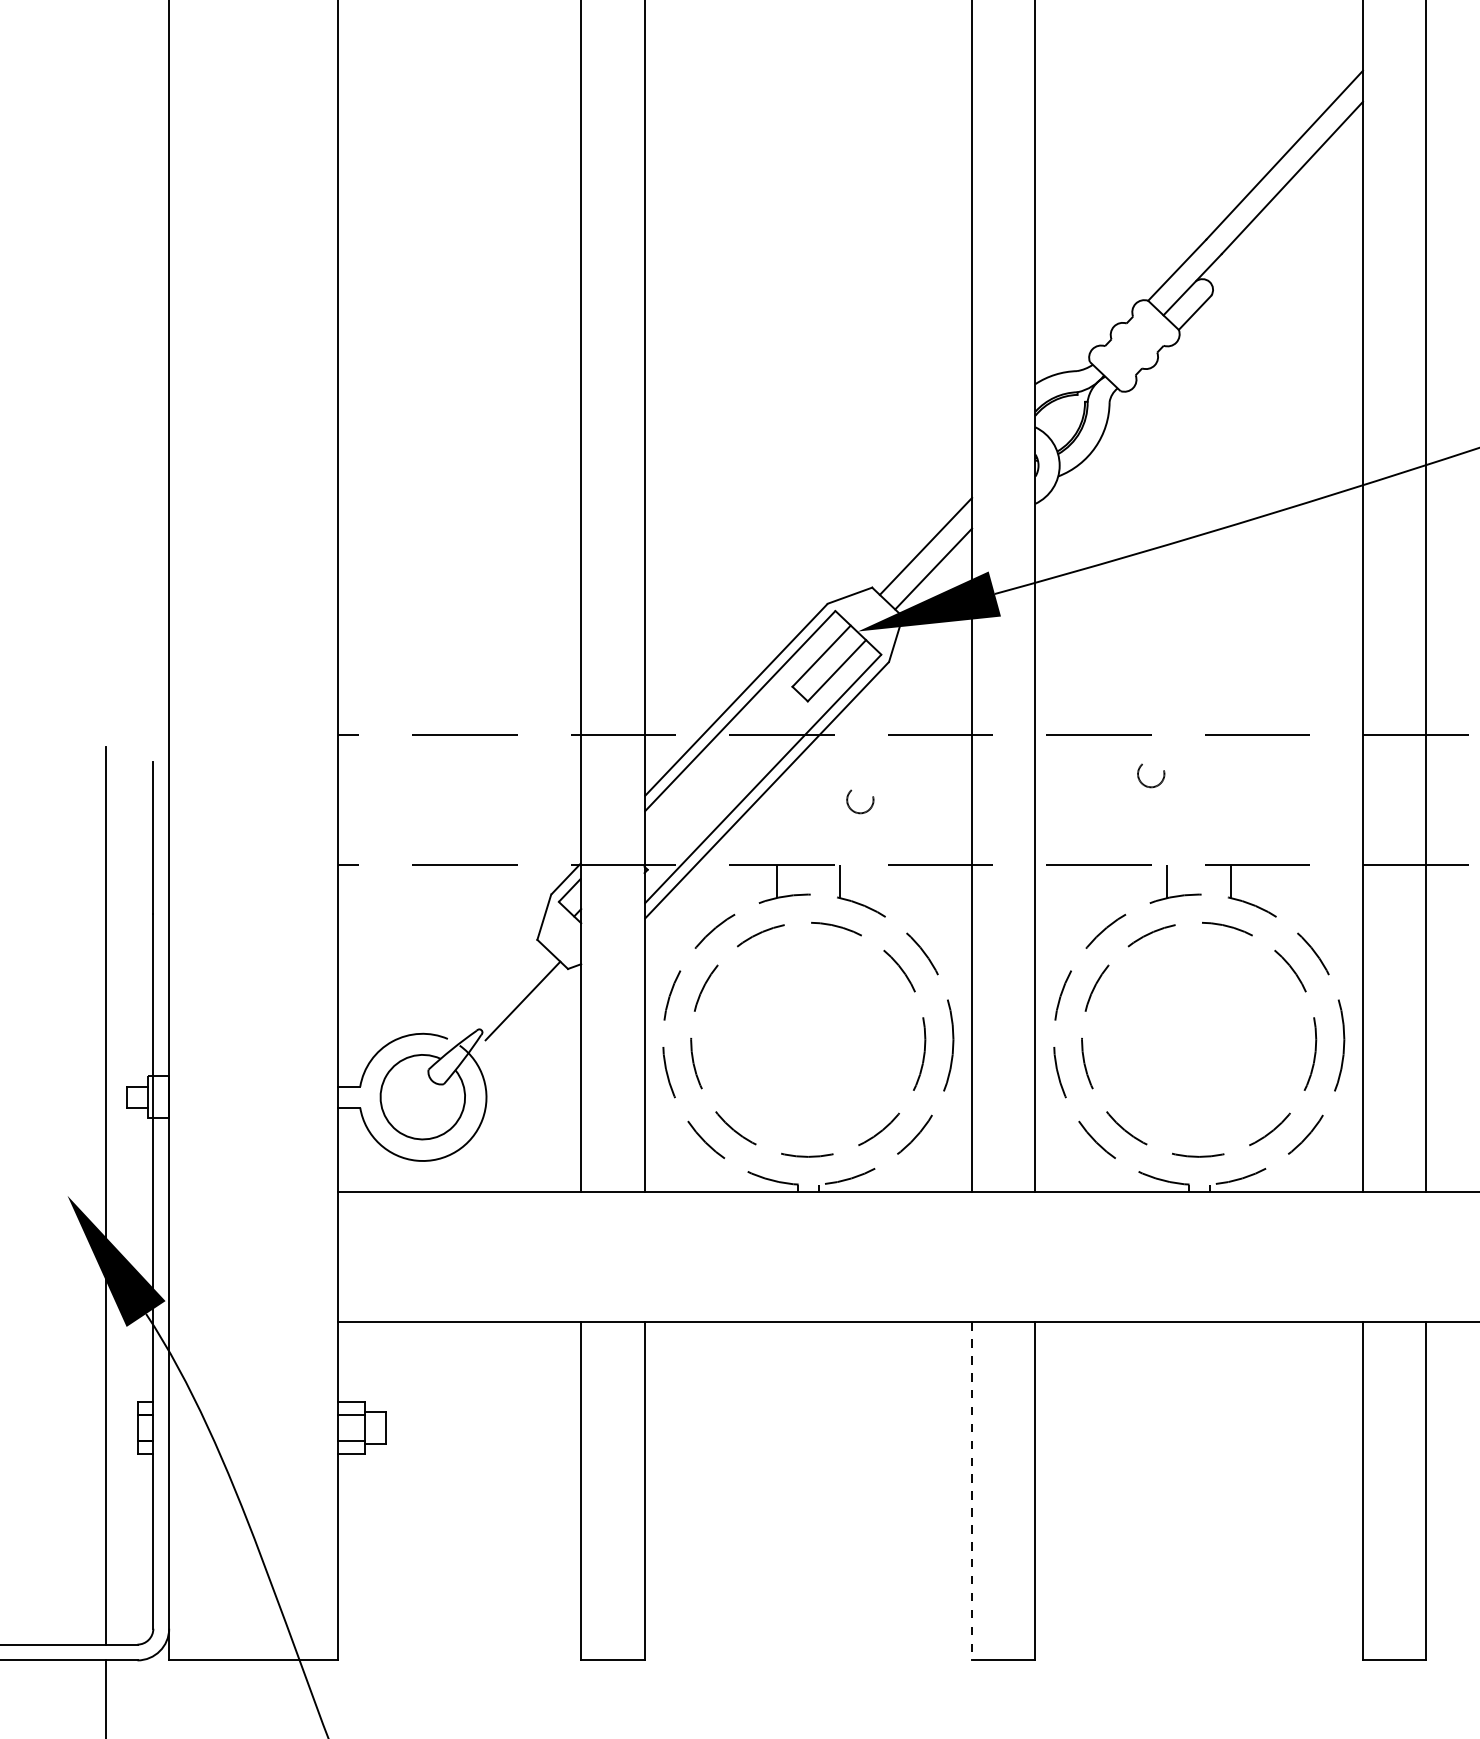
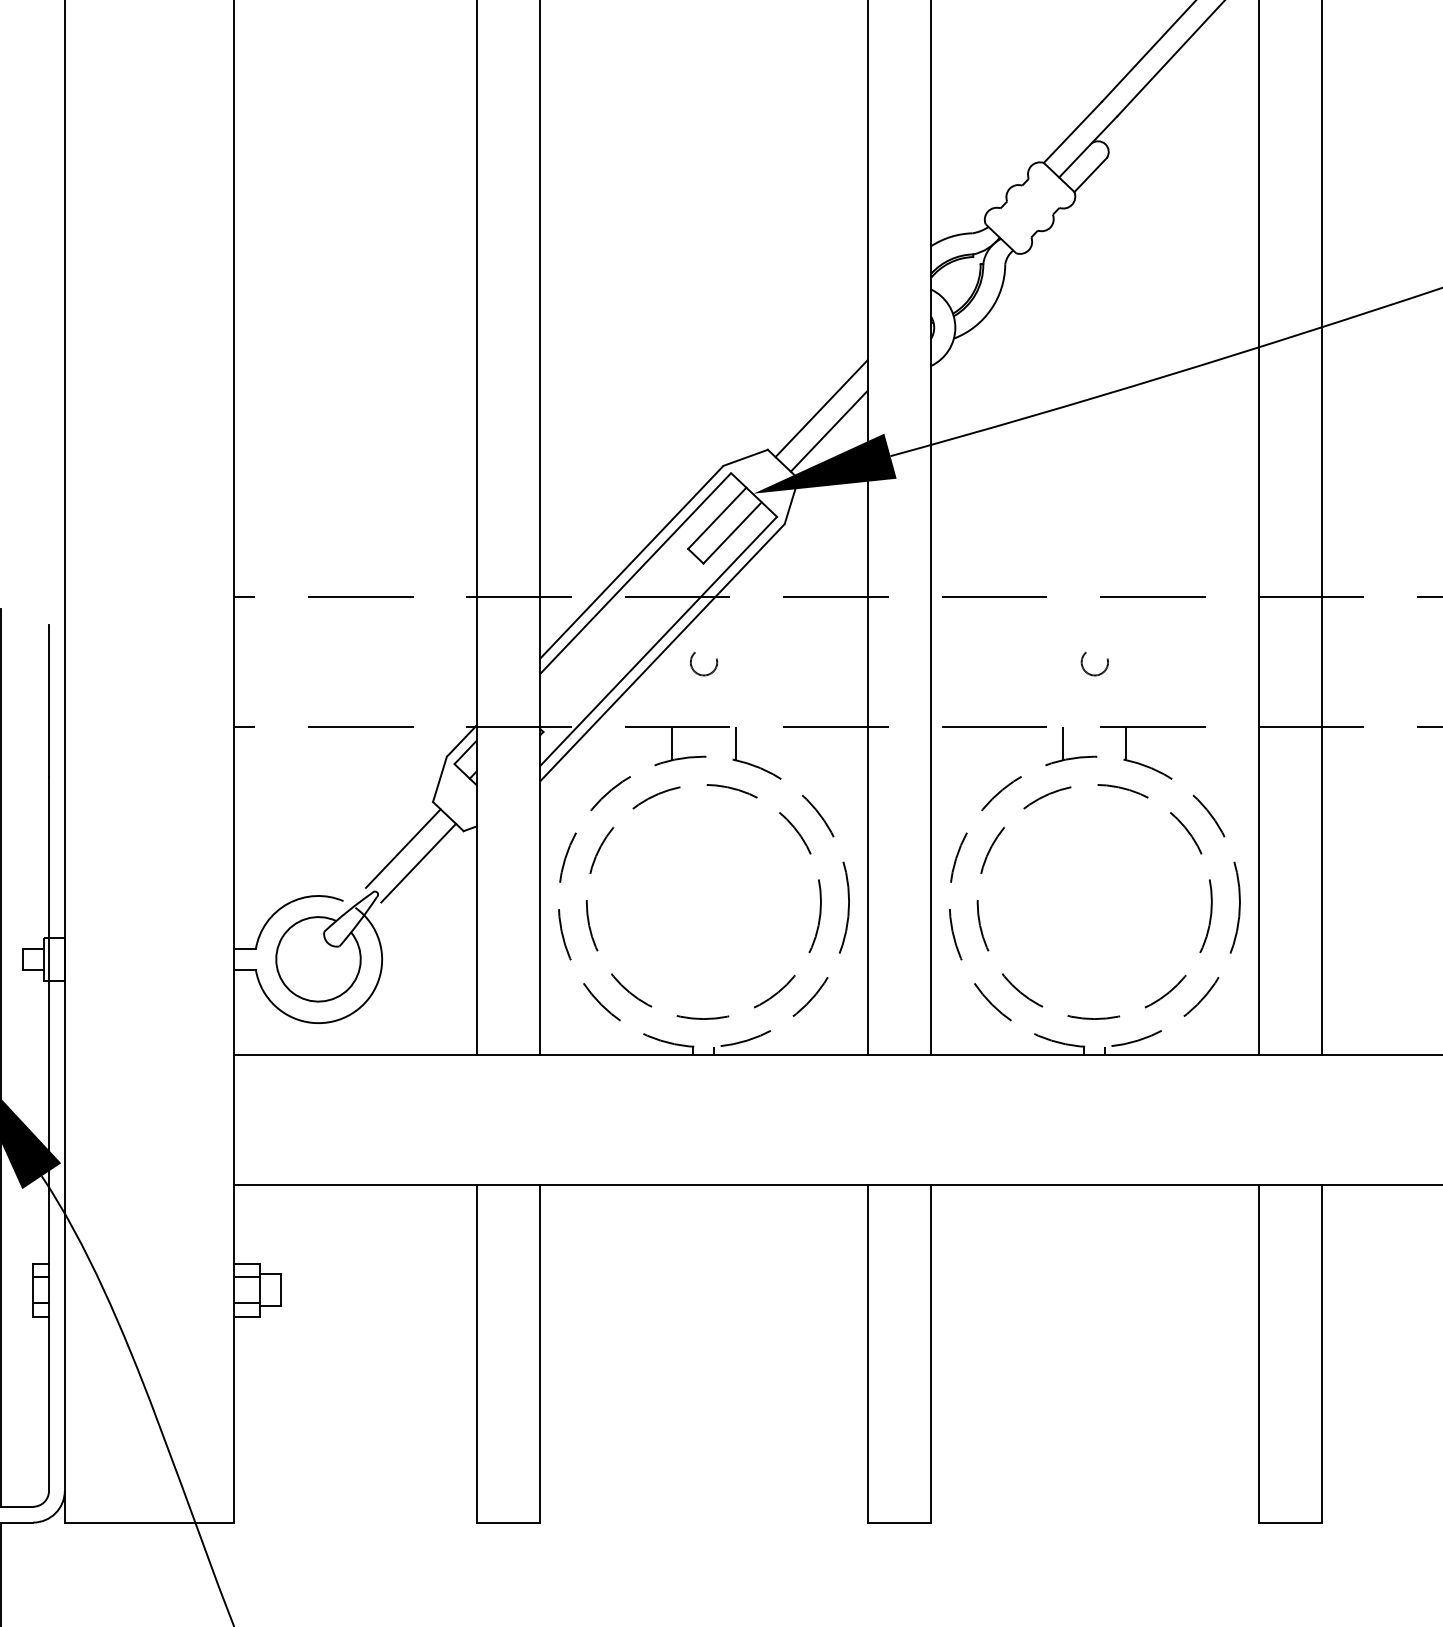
circle: (1151, 775) -> (1095, 663), moved
circle: (860, 801) -> (704, 663), moved
line: (507, 986) -> (403, 848), added
line: (972, 1491) -> (868, 1353), dashed -> solid

